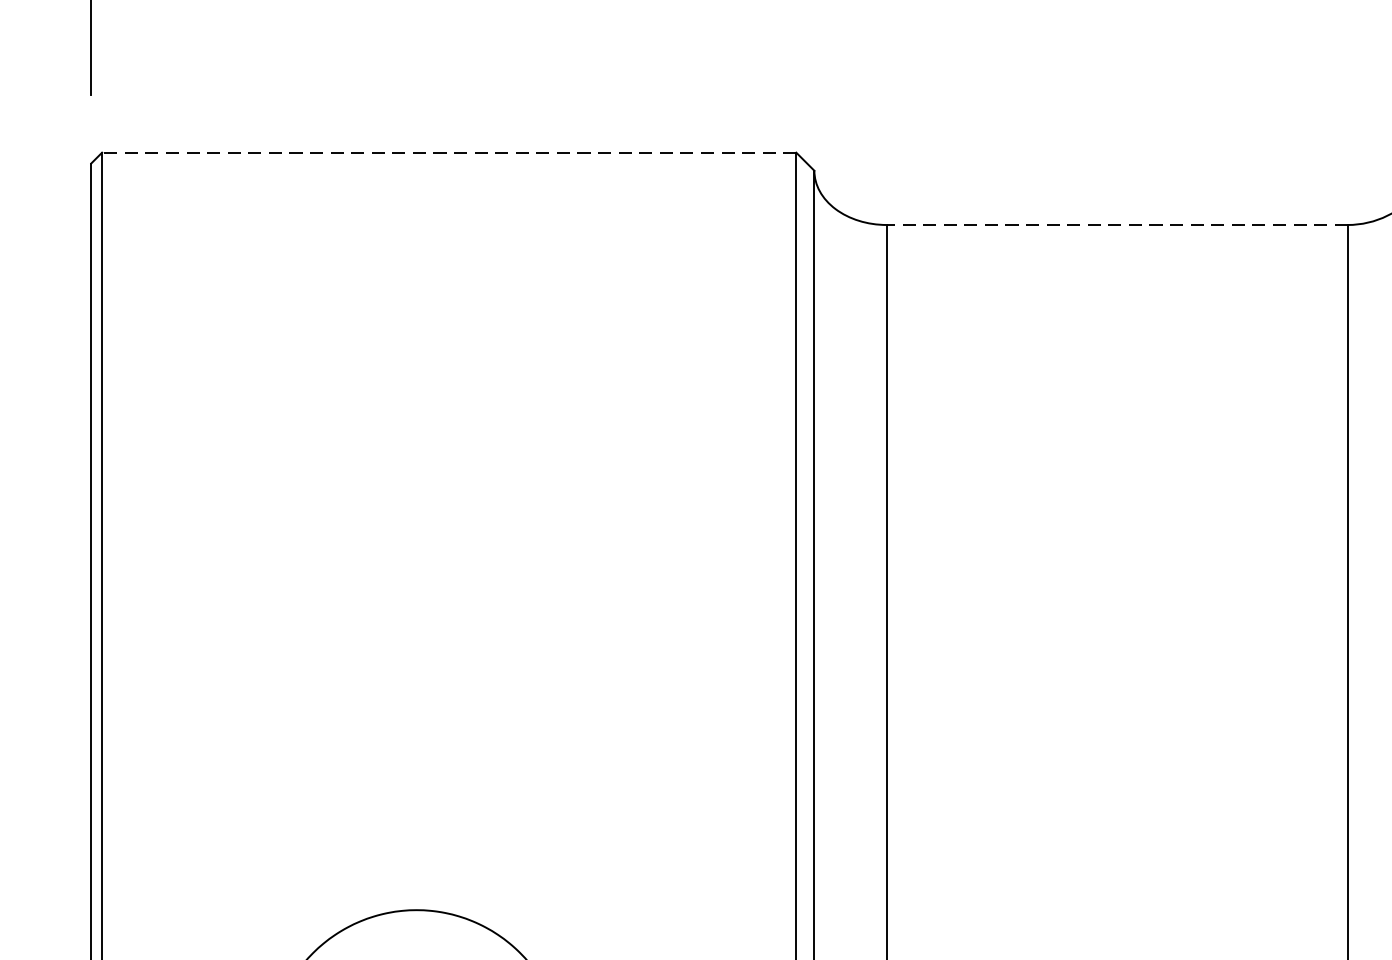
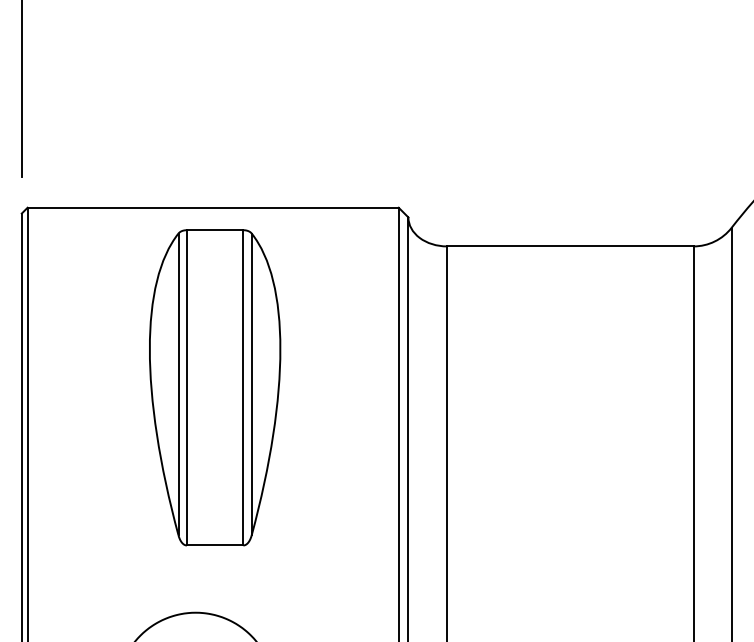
line: (449, 152) -> (213, 207), dashed -> solid
line: (1115, 225) -> (569, 246), dashed -> solid
part: (453, 488) -> (215, 387), added

